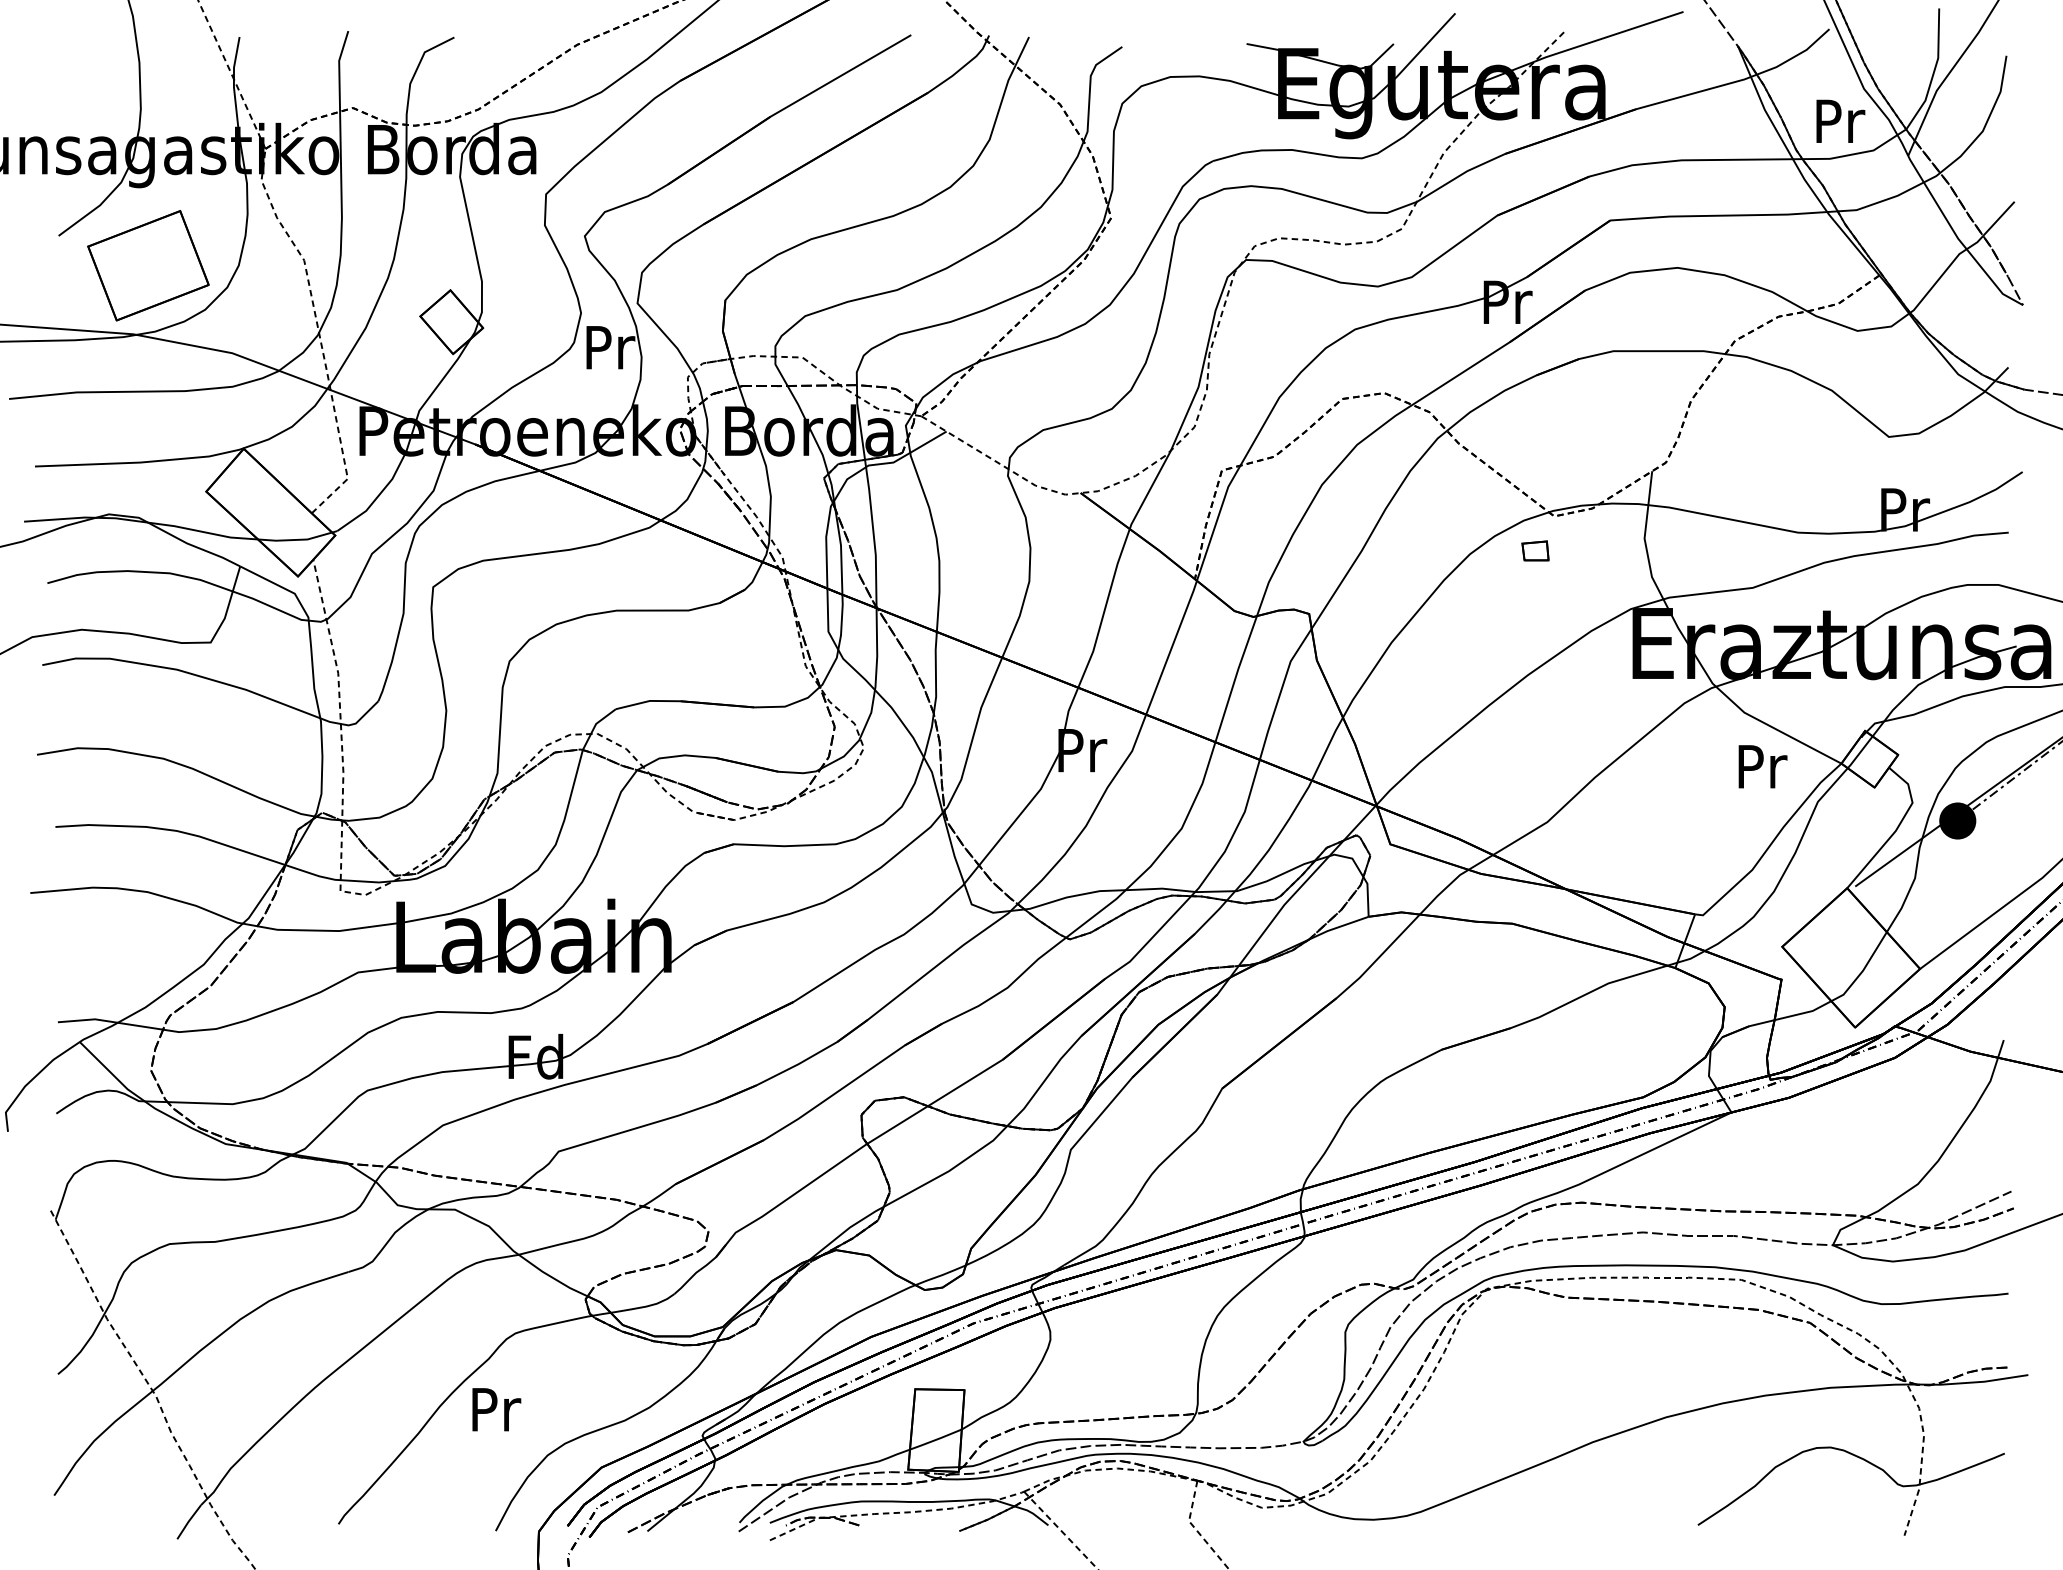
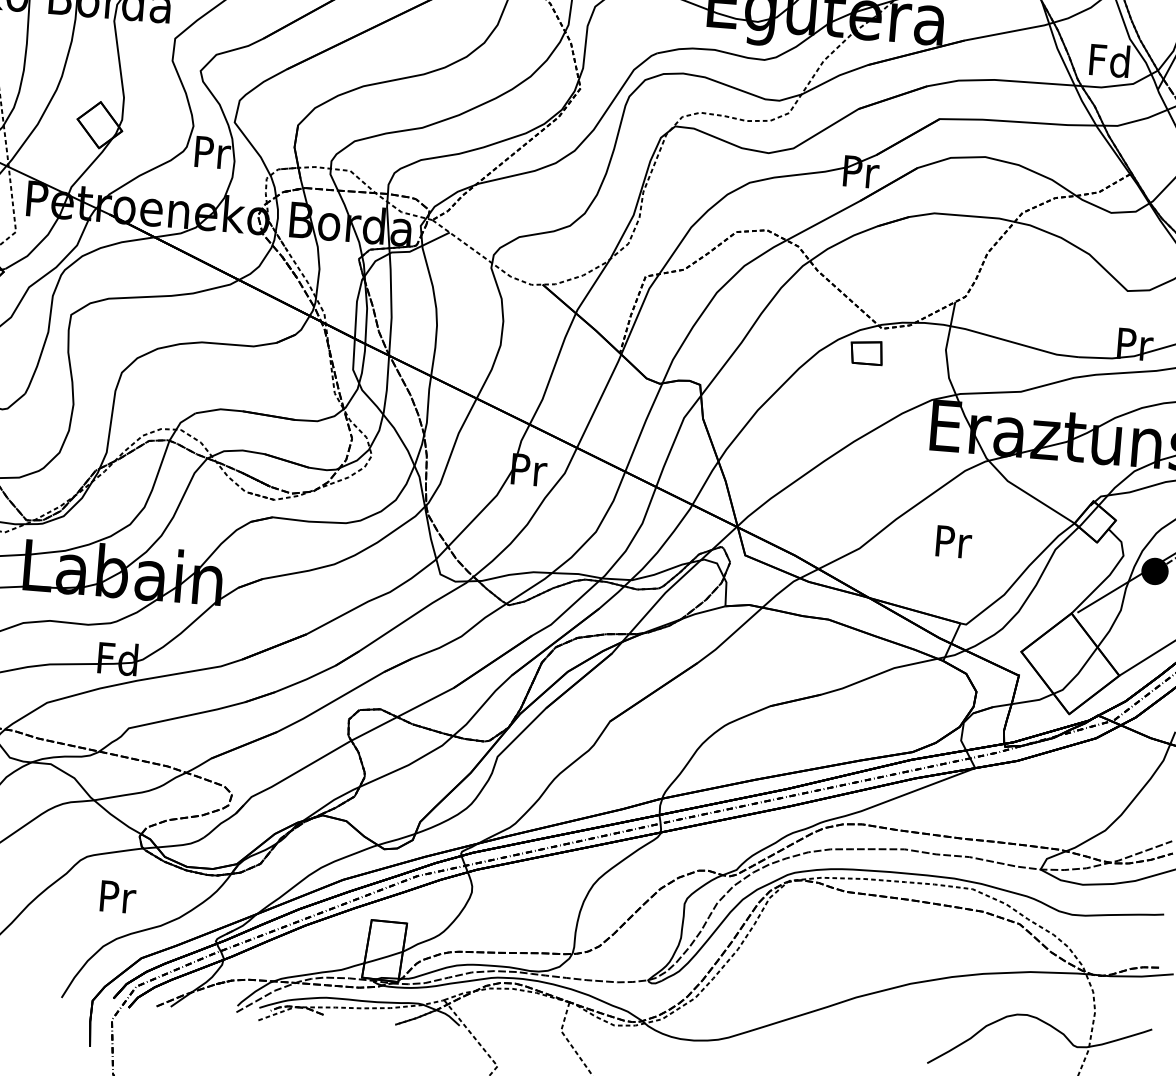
text: (1838, 120) -> (1109, 60), Pr -> Fd
part: (1535, 550) -> (866, 352), size x1.67
text: (1762, 766) -> (953, 541), moved
text: (496, 1409) -> (118, 896), moved

